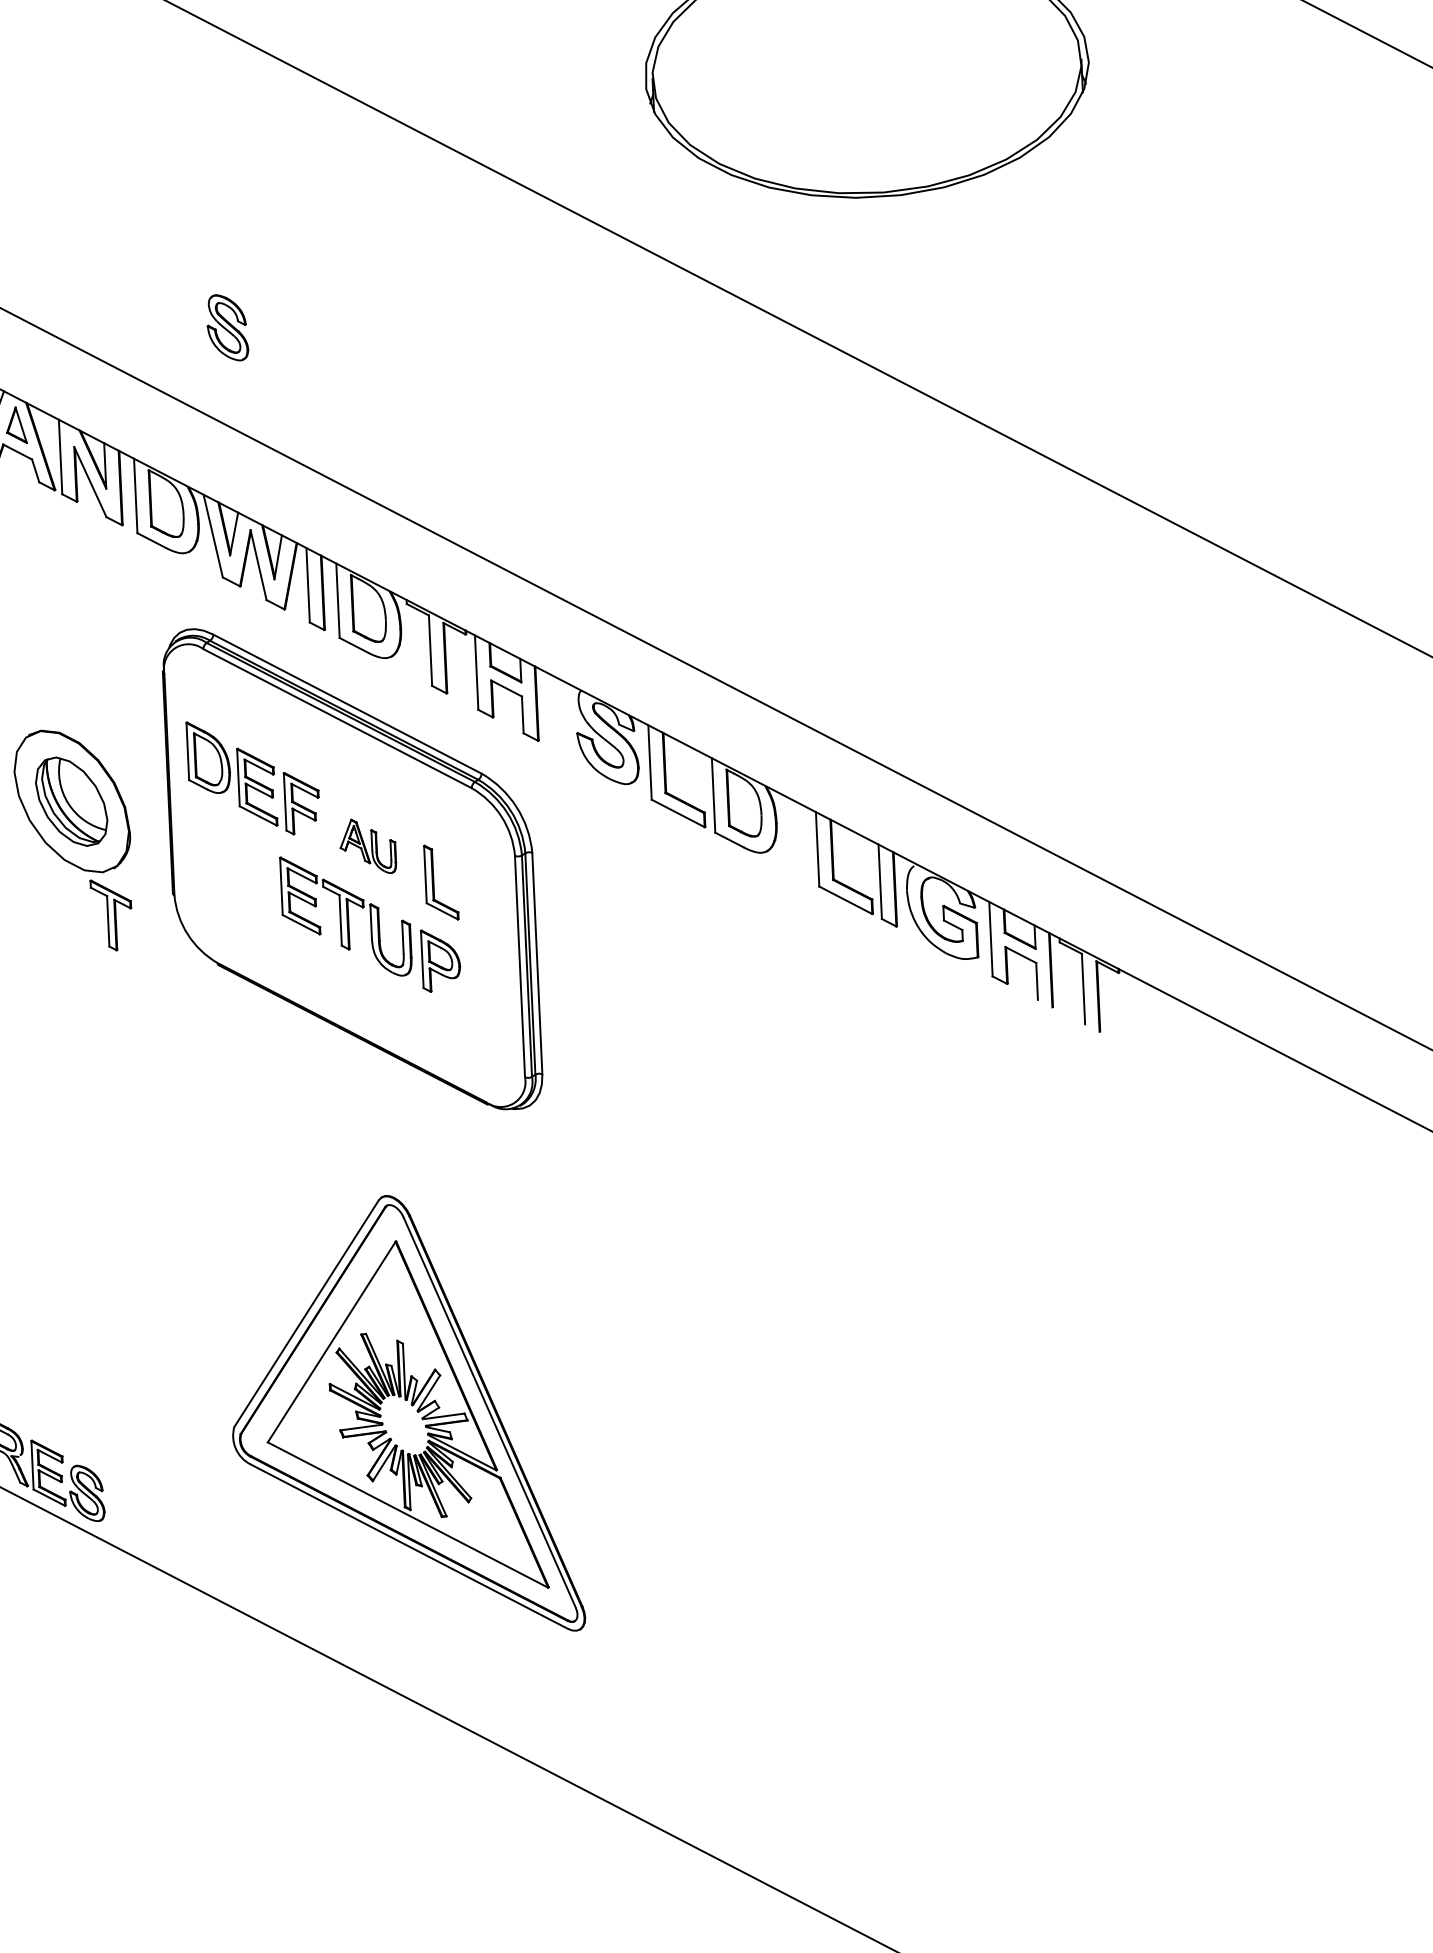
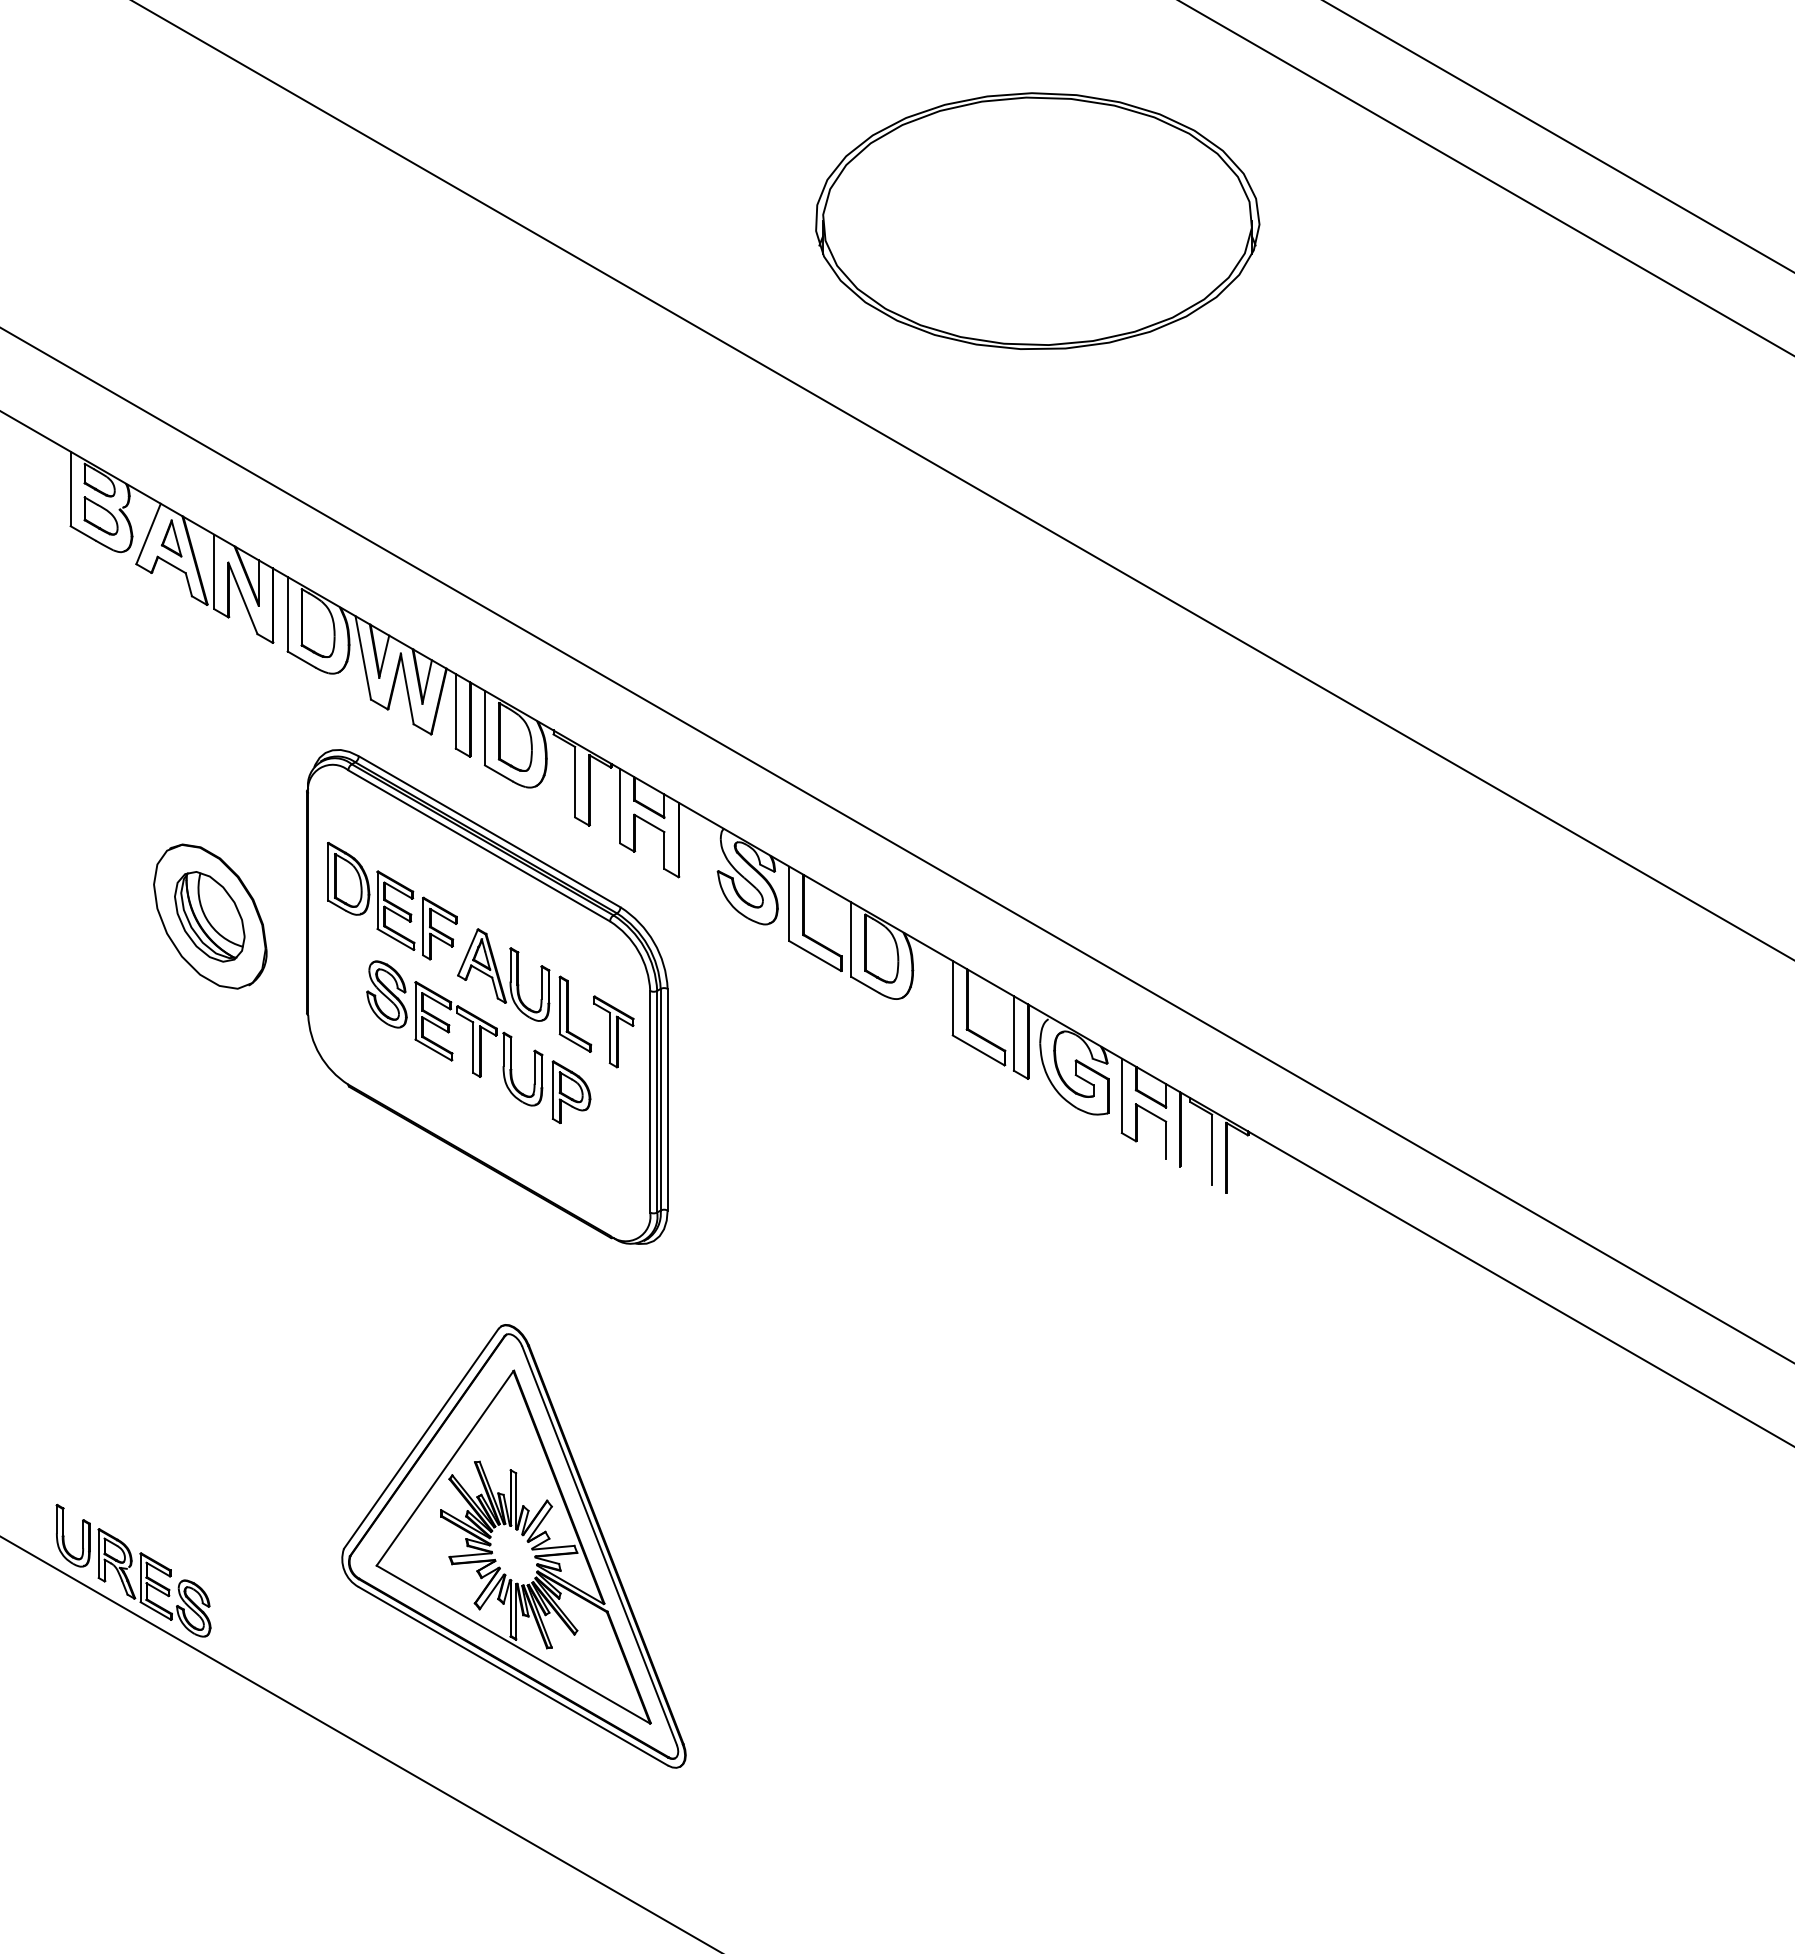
part: (227, 327) -> (386, 994), moved
part: (367, 846) -> (503, 974), size x1.67
part: (111, 914) -> (613, 1031), moved

